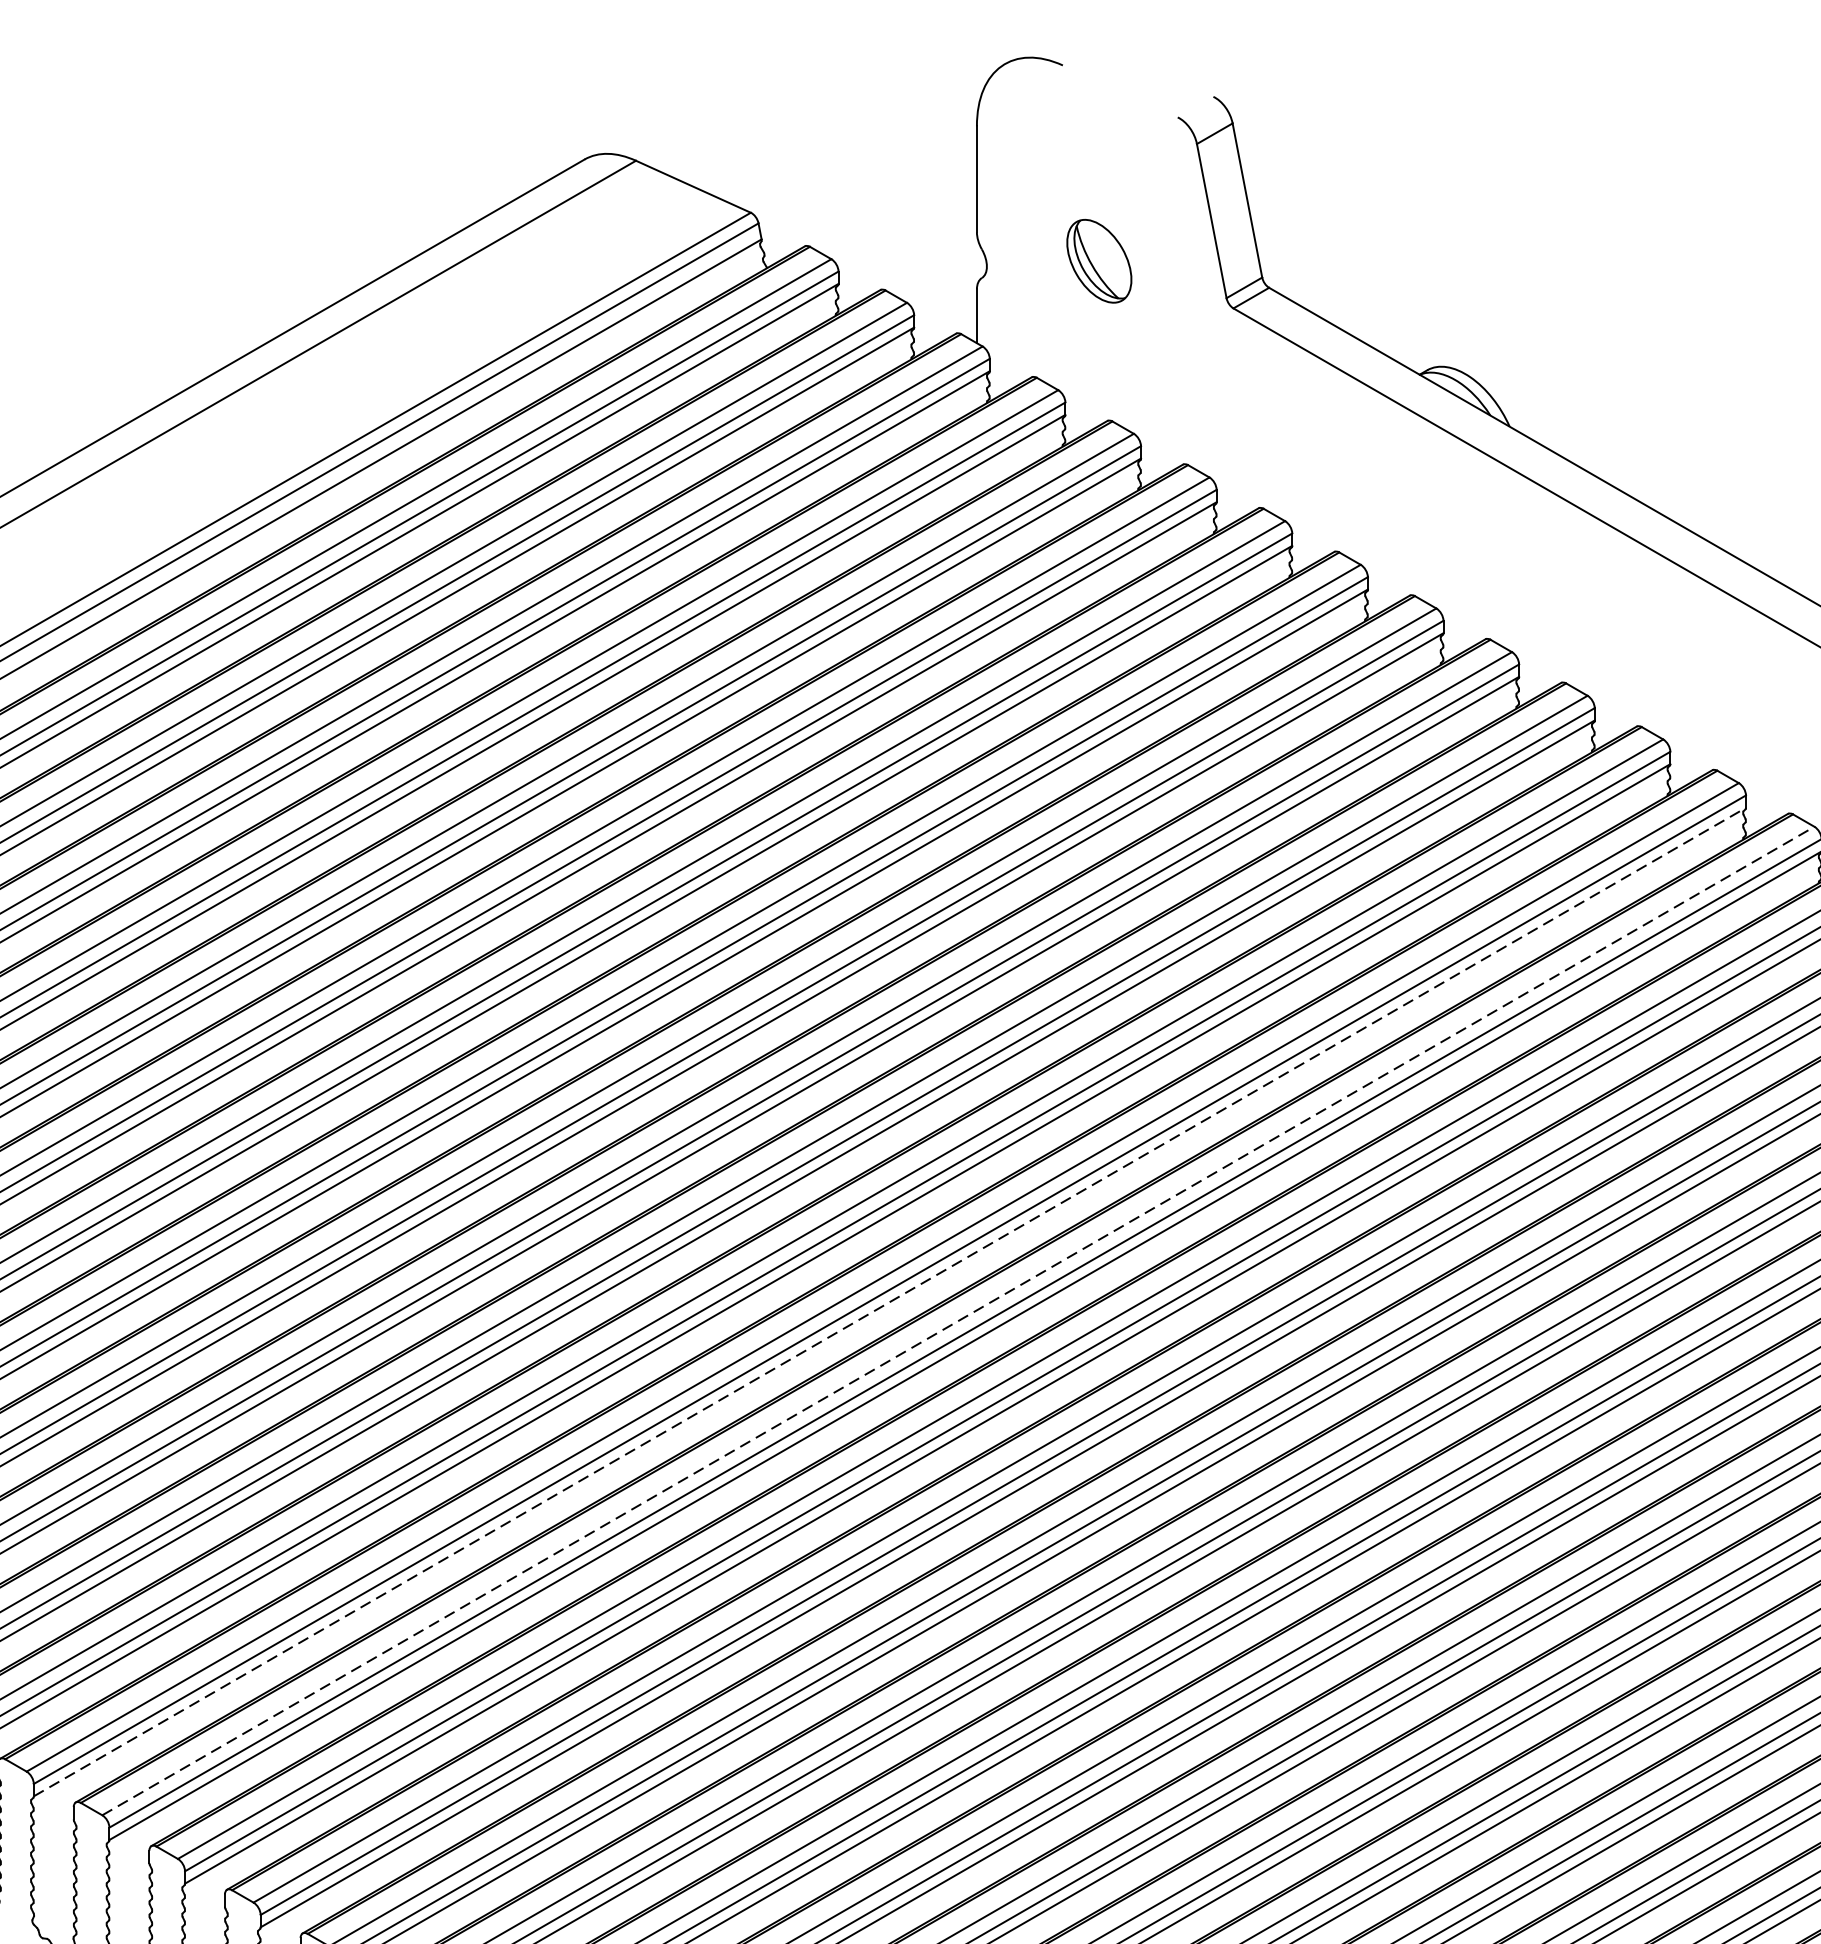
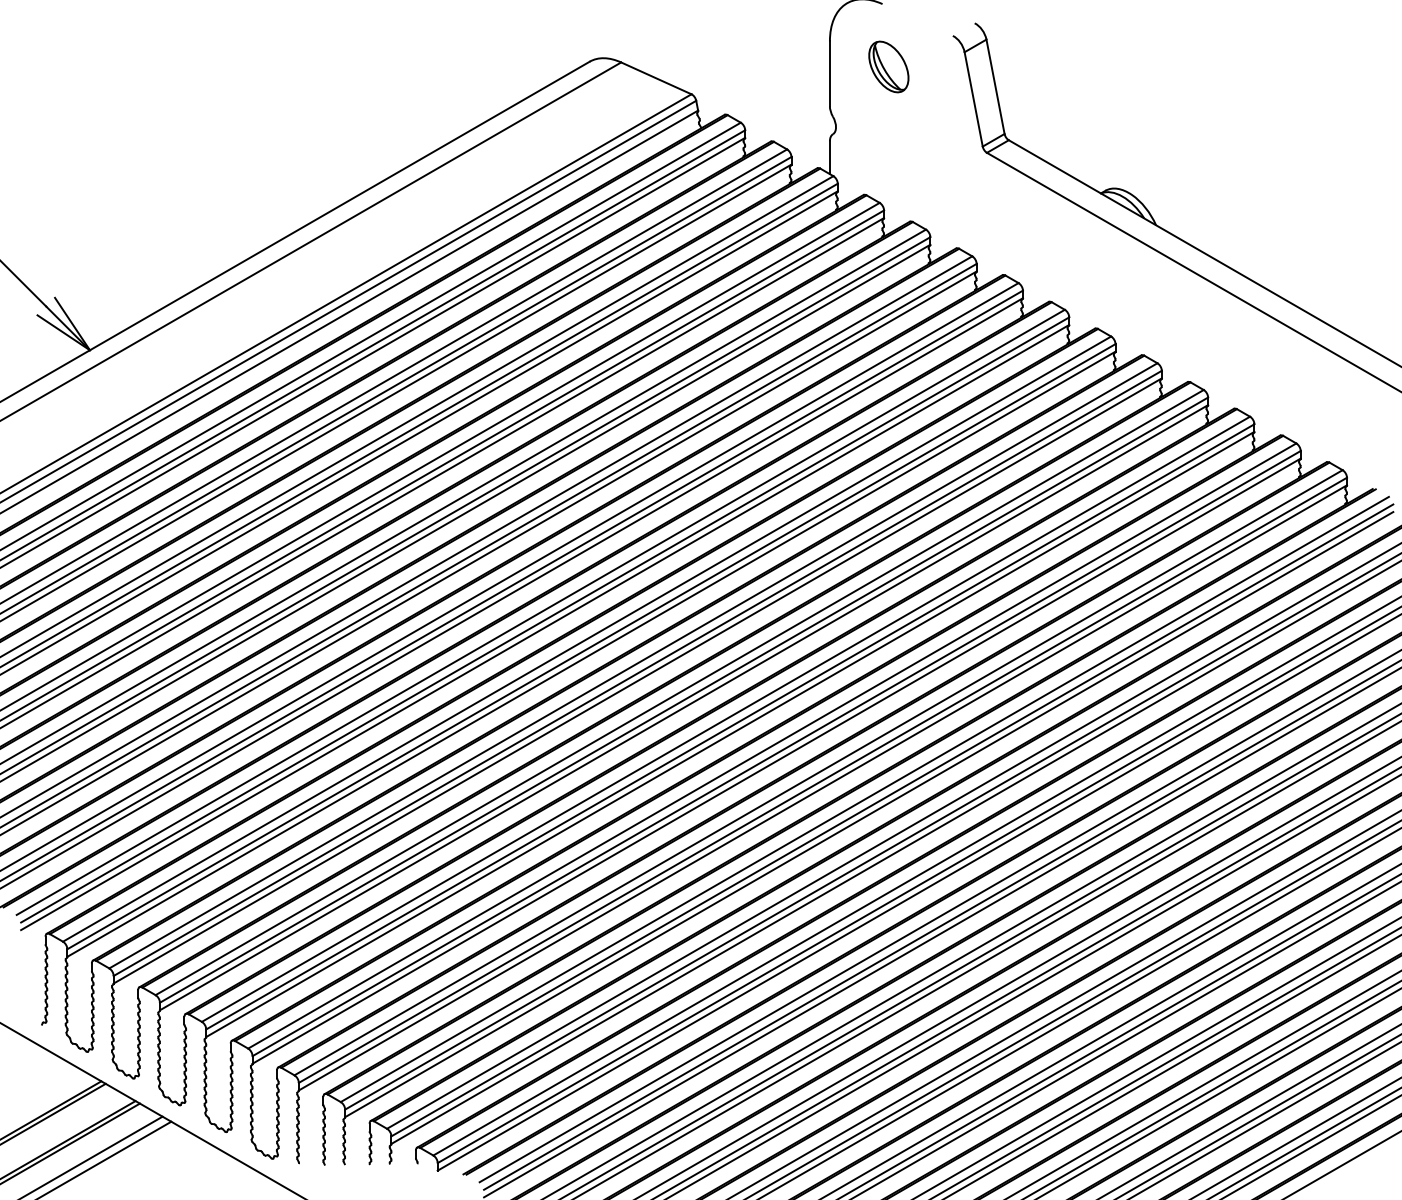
part: (1098, 260) -> (888, 66), moved
line: (891, 1301) -> (777, 760), dashed -> solid
line: (959, 1320) -> (819, 772), dashed -> solid

